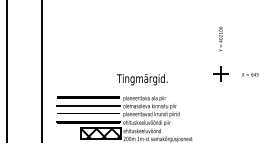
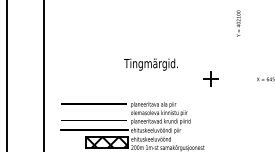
text: (220, 39) -> (238, 23), moved
part: (220, 73) -> (210, 78), moved
text: (141, 79) -> (150, 64), moved
line: (88, 105) -> (93, 112), removed

